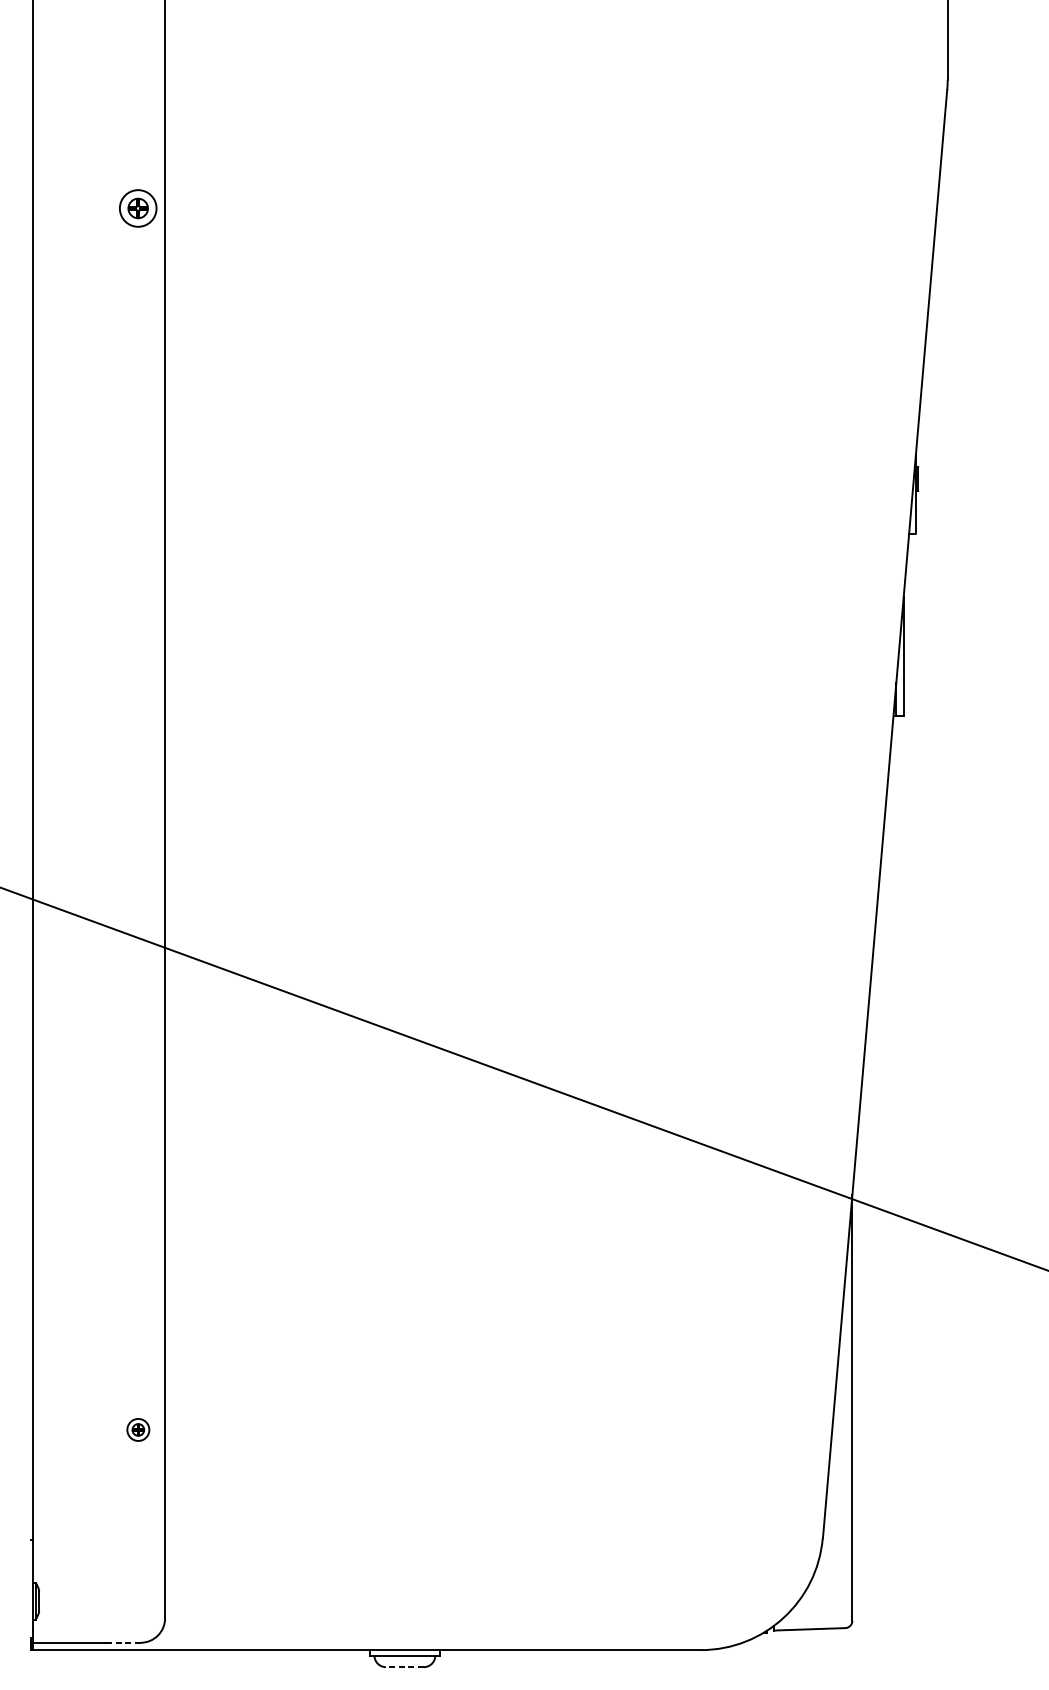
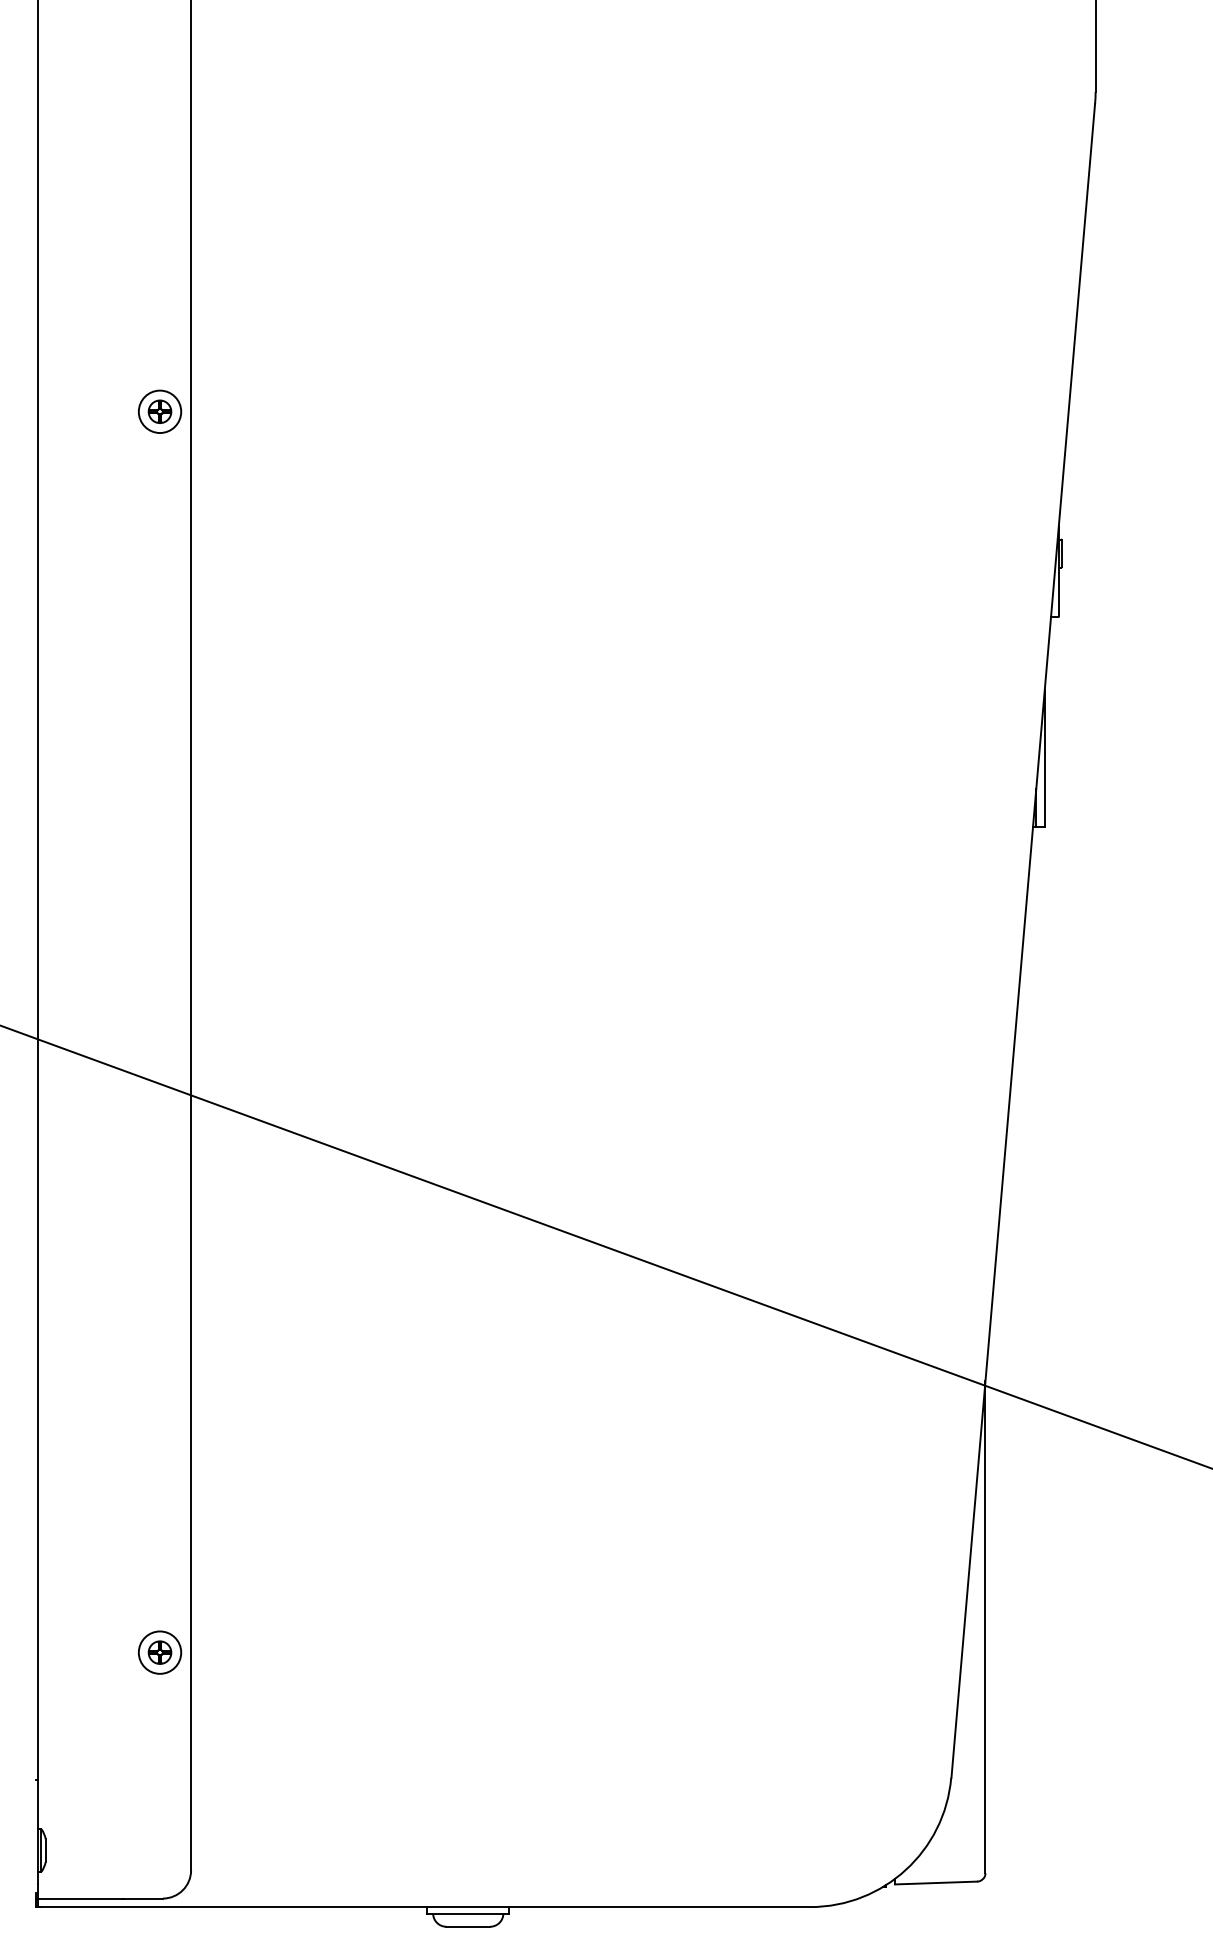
part: (138, 208) -> (160, 411), moved
part: (138, 1429) -> (160, 1652), size x1.67
line: (123, 1642) -> (143, 1898), dashed -> solid
line: (405, 1666) -> (468, 1926), dashed -> solid

